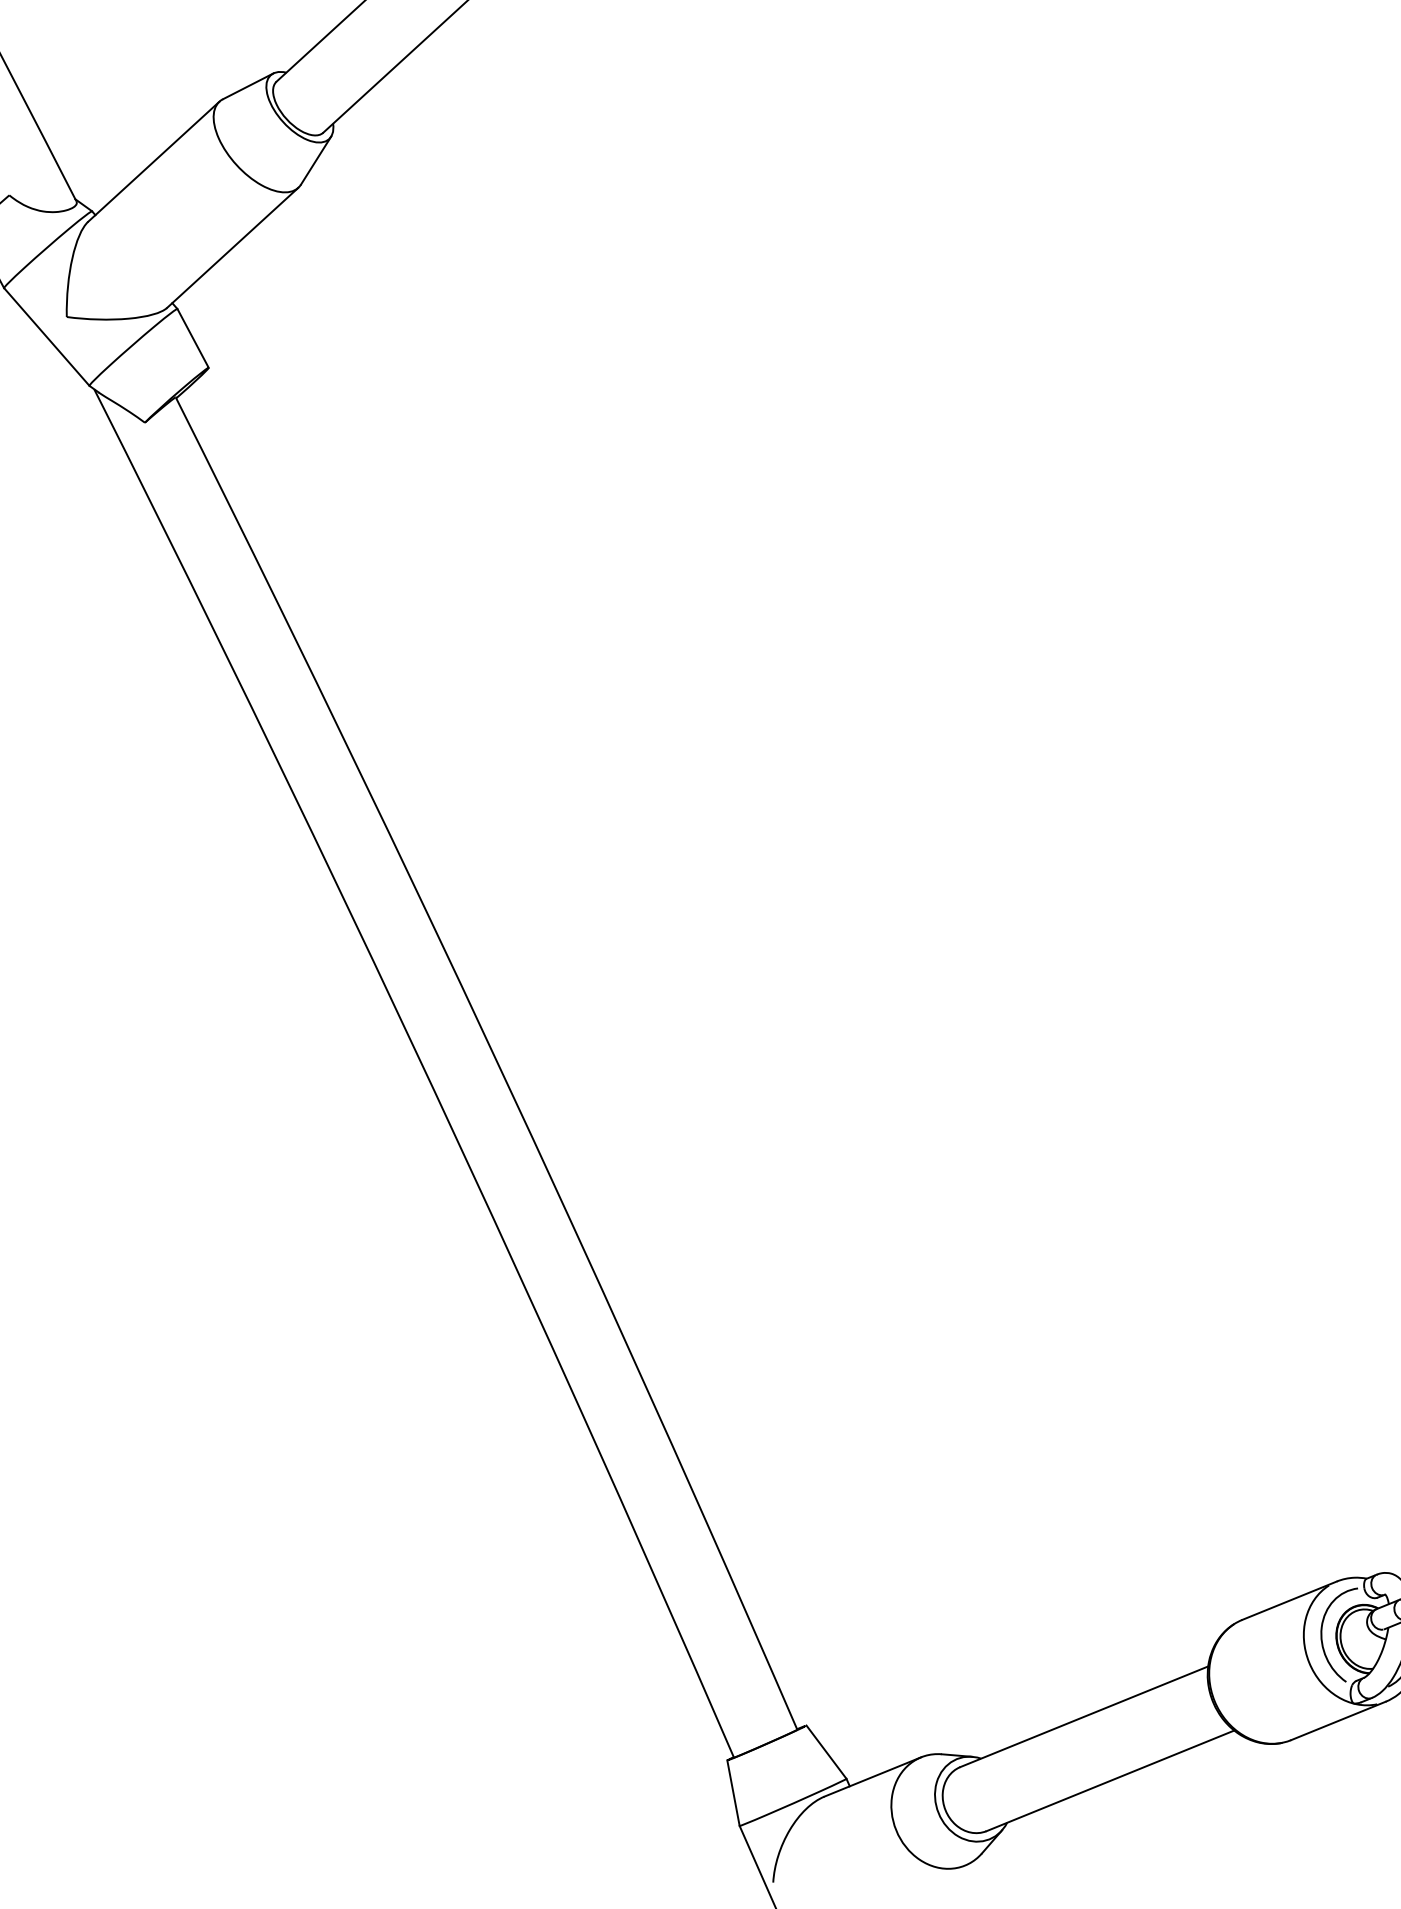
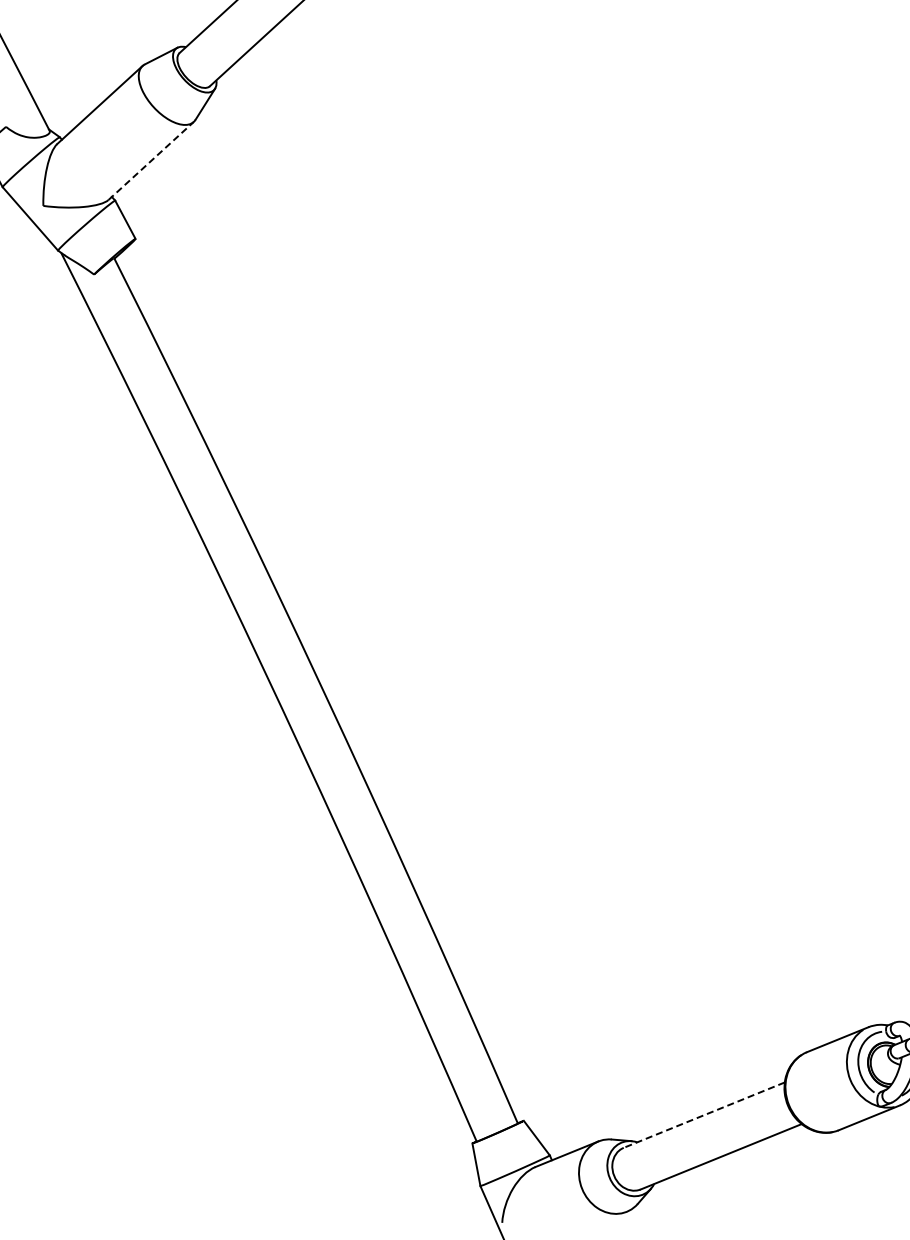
line: (233, 248) -> (151, 161), solid -> dashed
line: (1084, 1717) -> (704, 1115), solid -> dashed

